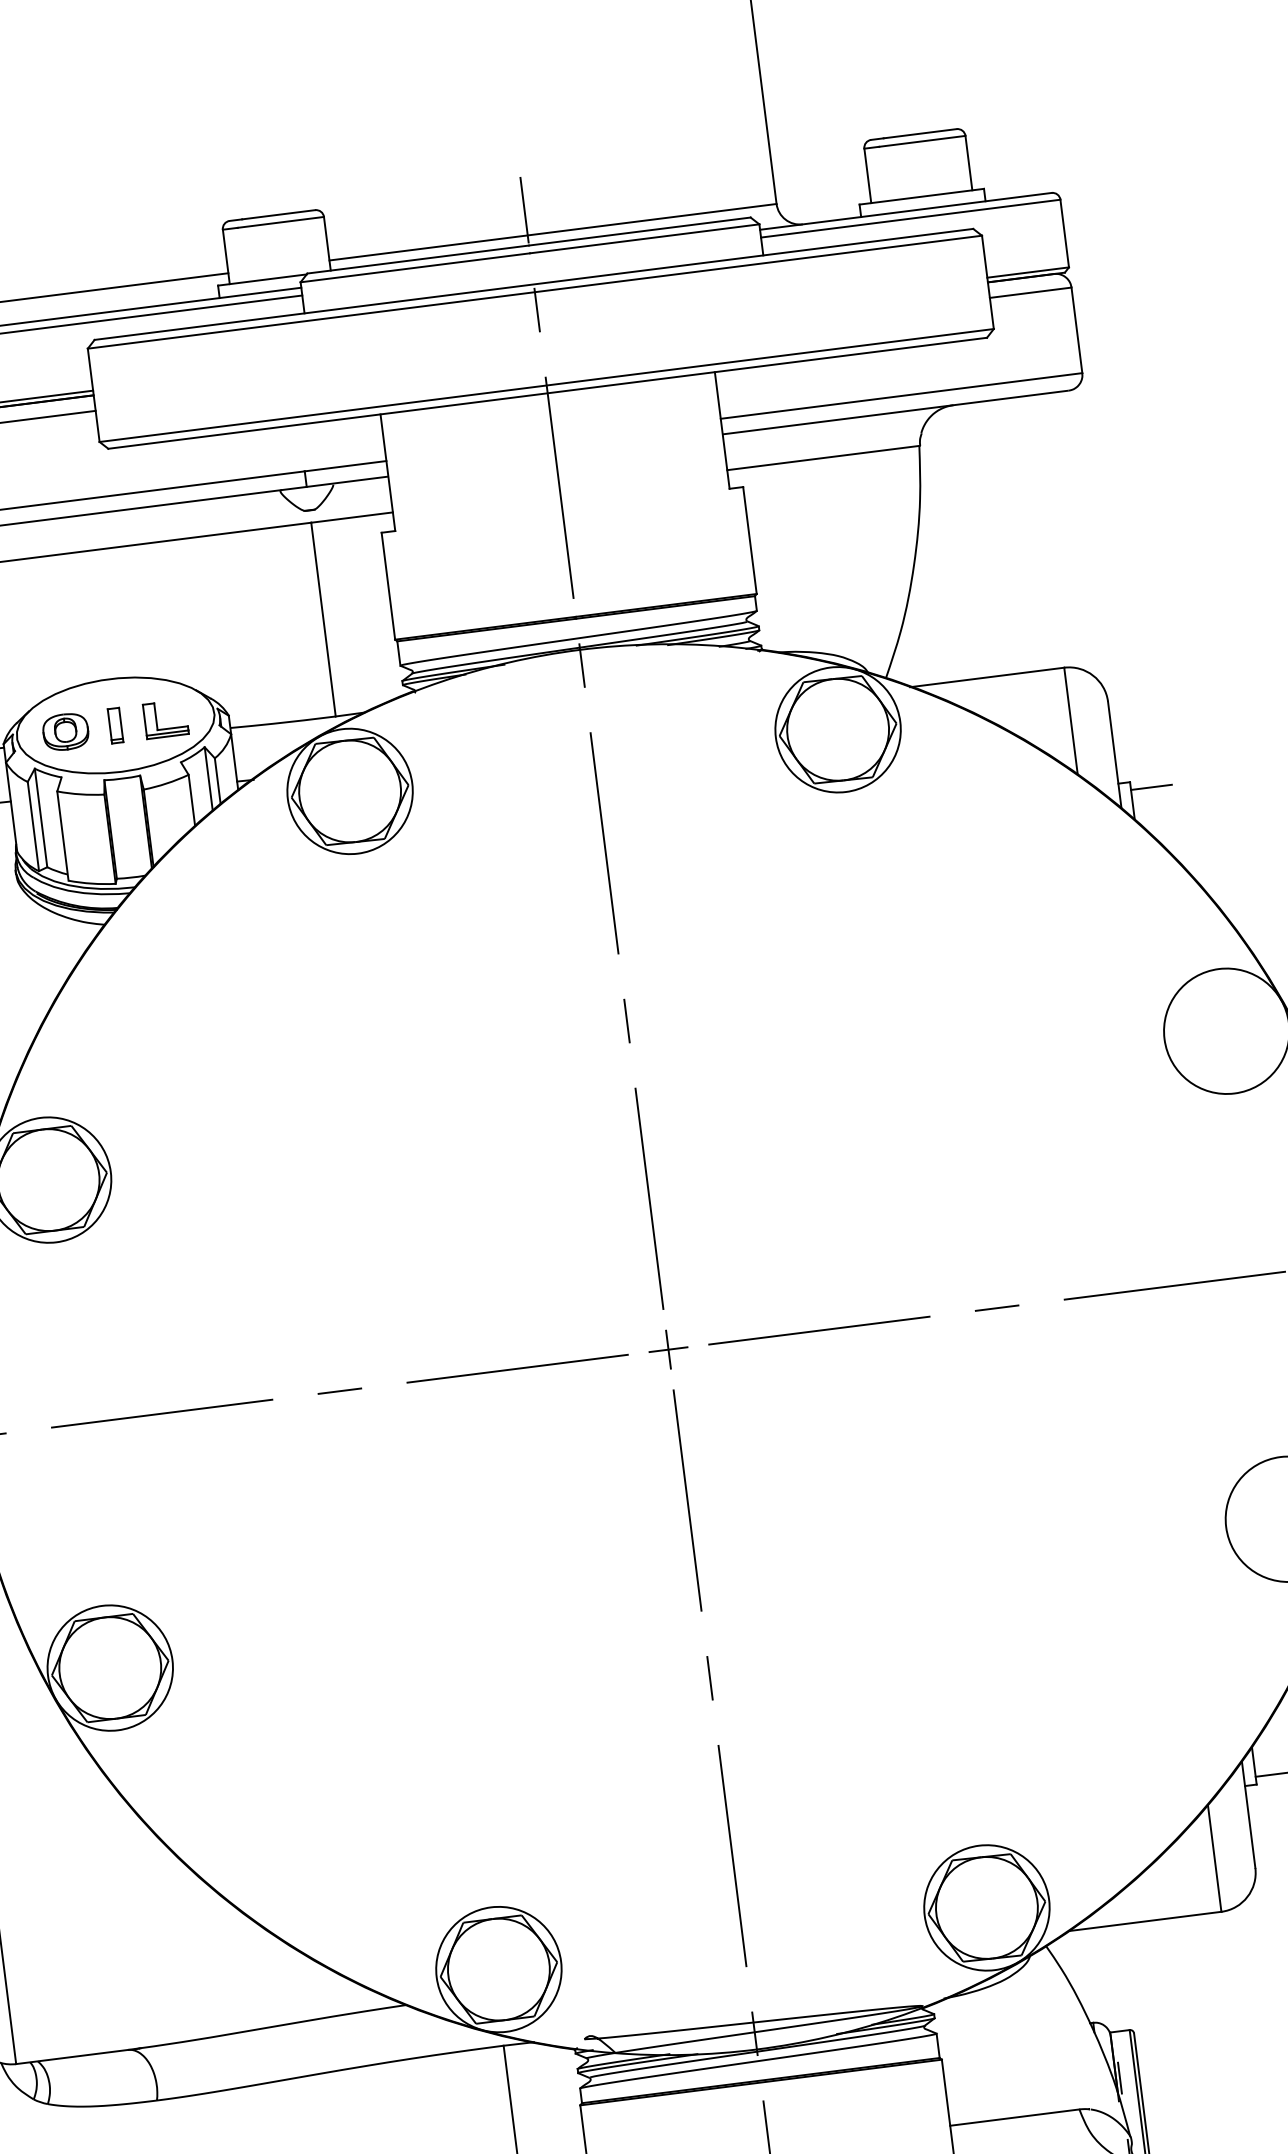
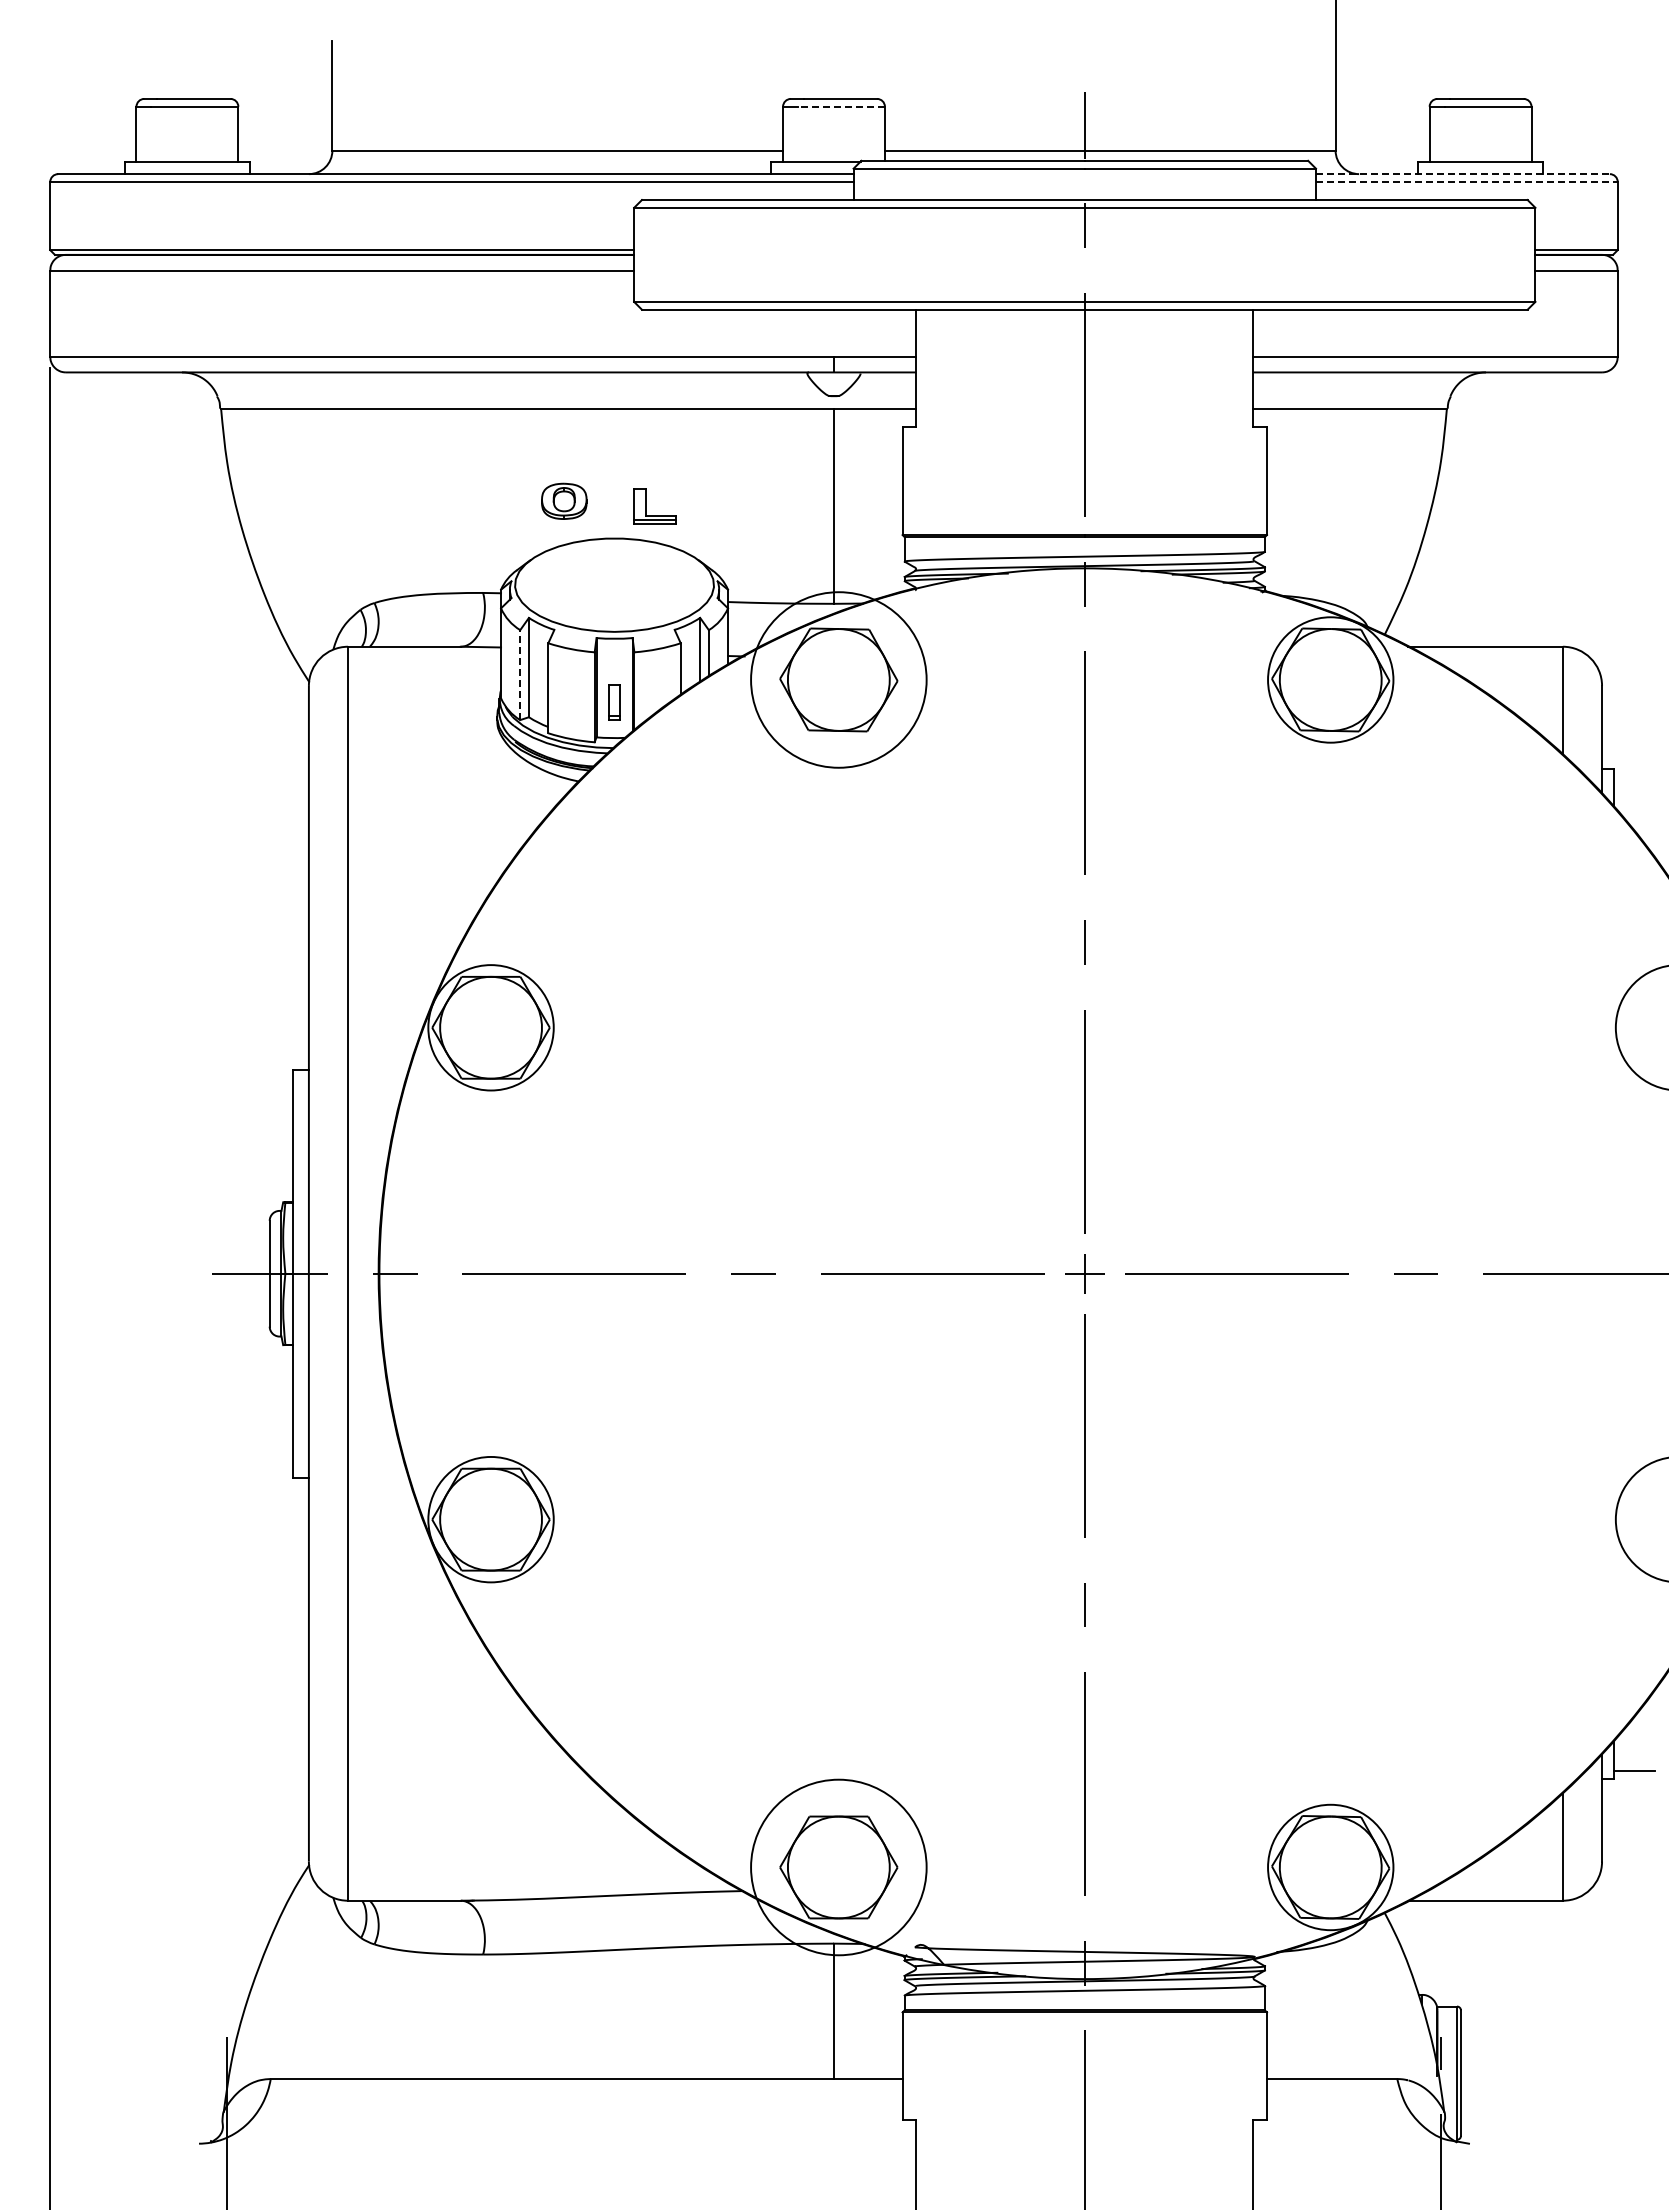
line: (905, 211) -> (1462, 174), solid -> dashed
line: (910, 218) -> (1466, 181), solid -> dashed
line: (279, 222) -> (840, 106), solid -> dashed
part: (157, 720) -> (646, 506), moved
part: (115, 725) -> (614, 702), moved
part: (65, 731) -> (564, 500), moved
line: (1150, 787) -> (1633, 776), removed
circle: (349, 791) -> (838, 679), size x1.4
line: (33, 826) -> (520, 675), solid -> dashed
circle: (498, 1969) -> (838, 1867), size x1.4

